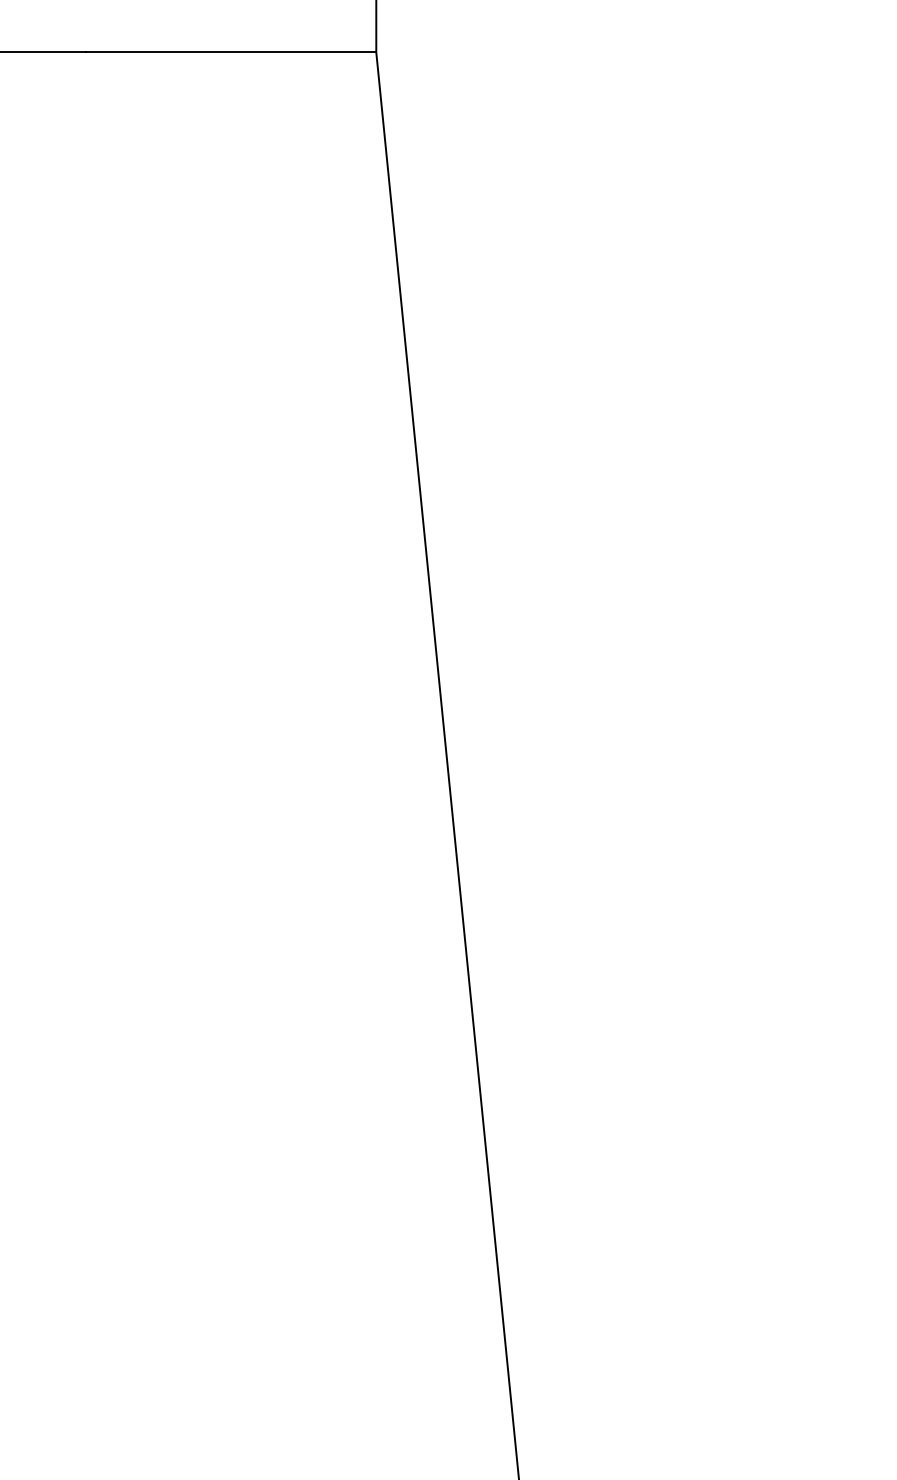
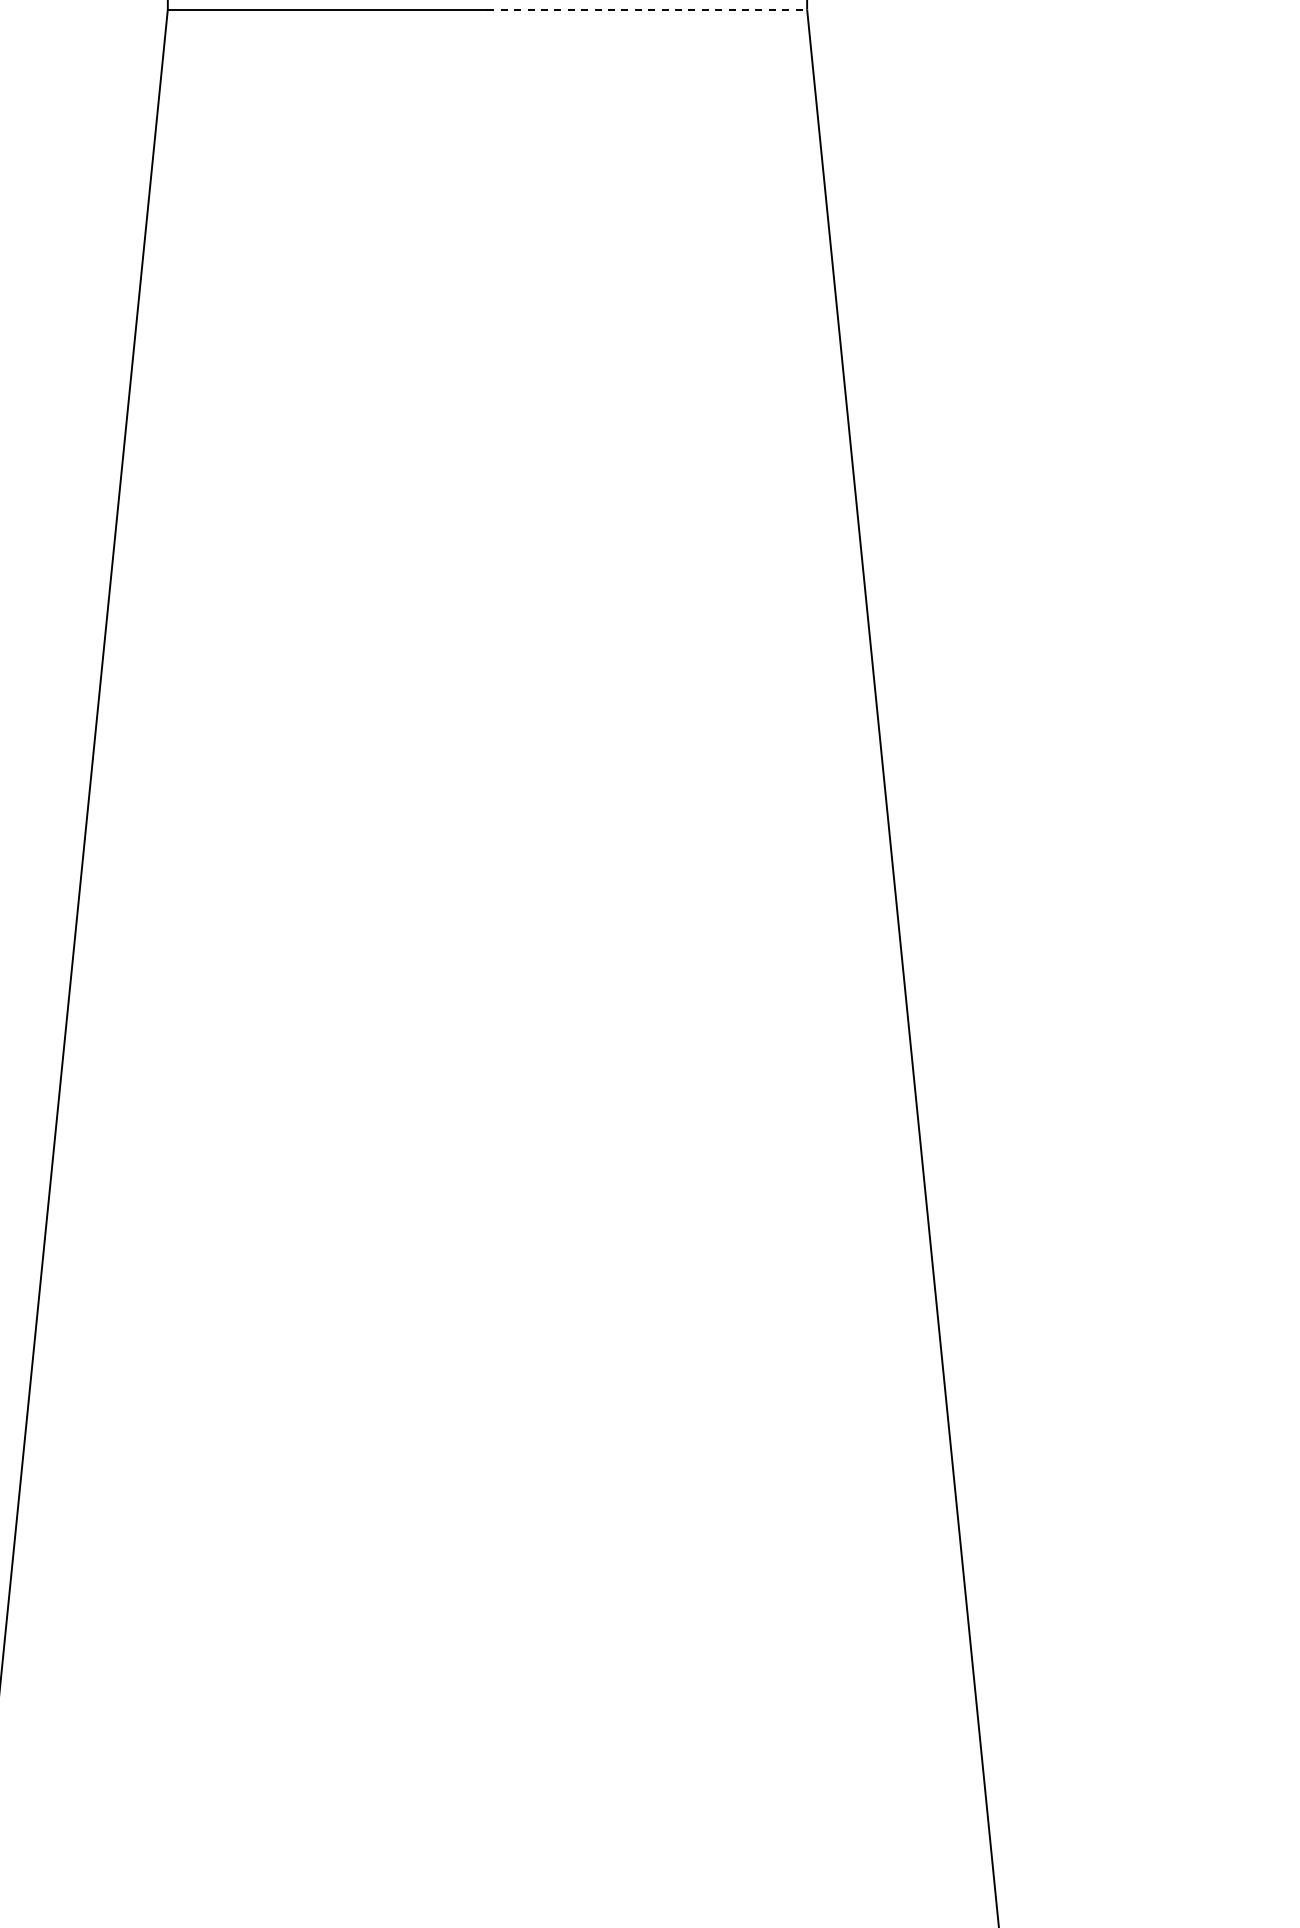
line: (231, 52) -> (647, 9), solid -> dashed

